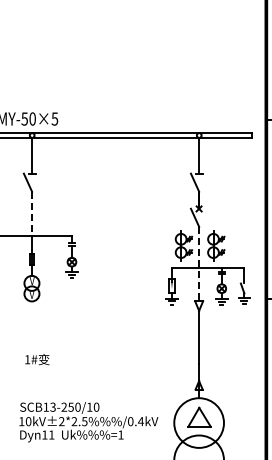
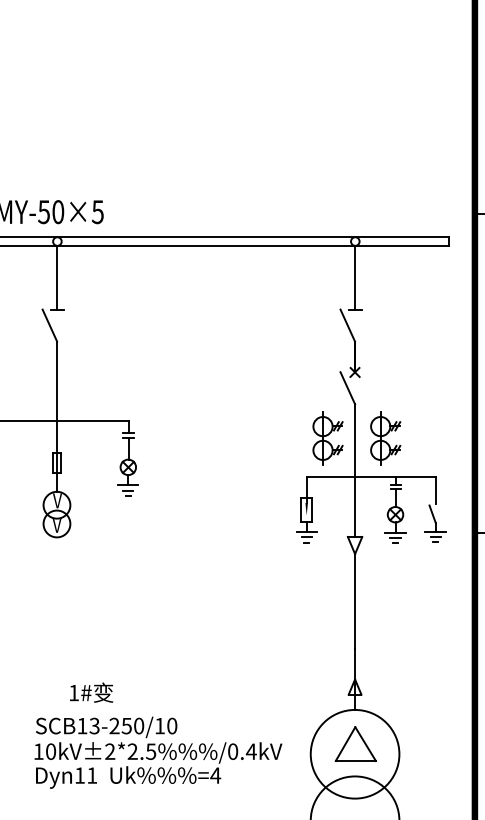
line: (32, 214) -> (57, 382), dashed -> solid
line: (199, 264) -> (355, 471), dashed -> solid
text: (37, 359) -> (91, 692), moved
text: (120, 434) -> (214, 774), Uk%%%=1 -> Uk%%%=4

